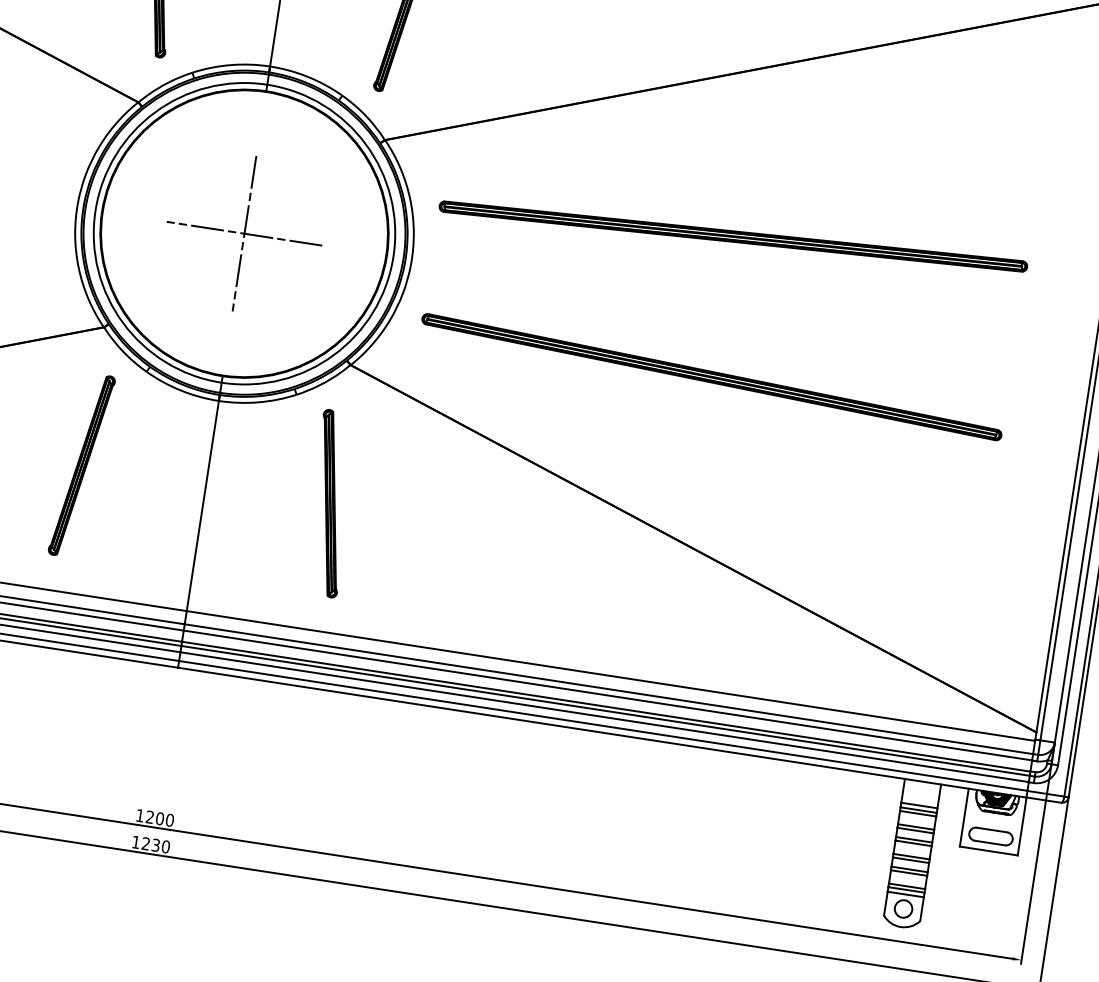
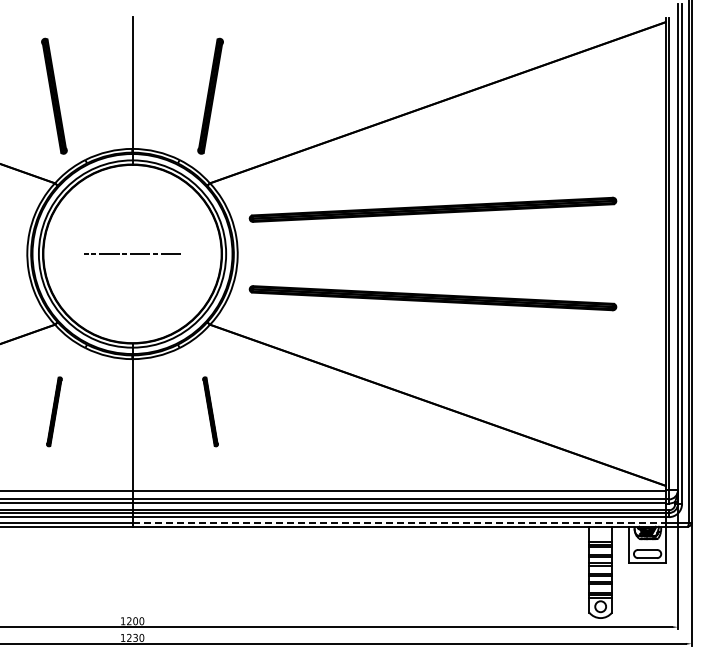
line: (244, 232) -> (132, 253), removed
part: (82, 465) -> (54, 411), size x0.6
part: (330, 503) -> (210, 411), size x0.6
line: (603, 725) -> (399, 522), solid -> dashed

